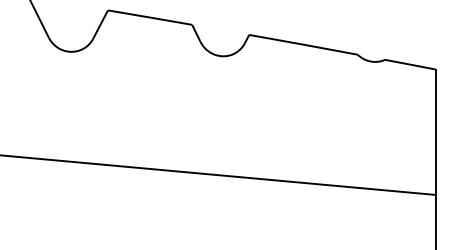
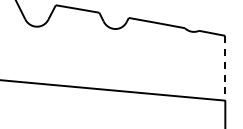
line: (436, 132) -> (225, 68), solid -> dashed

